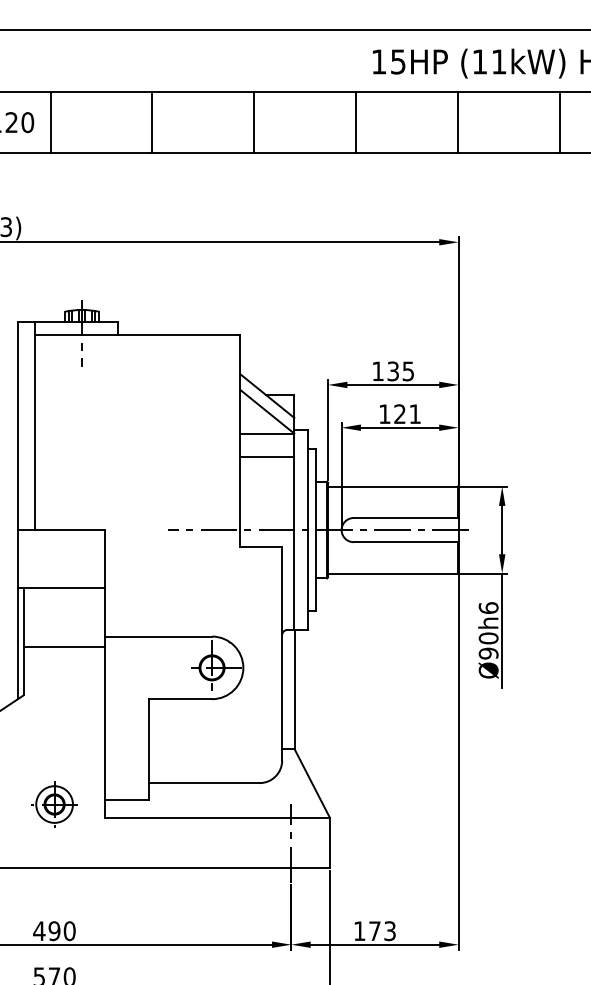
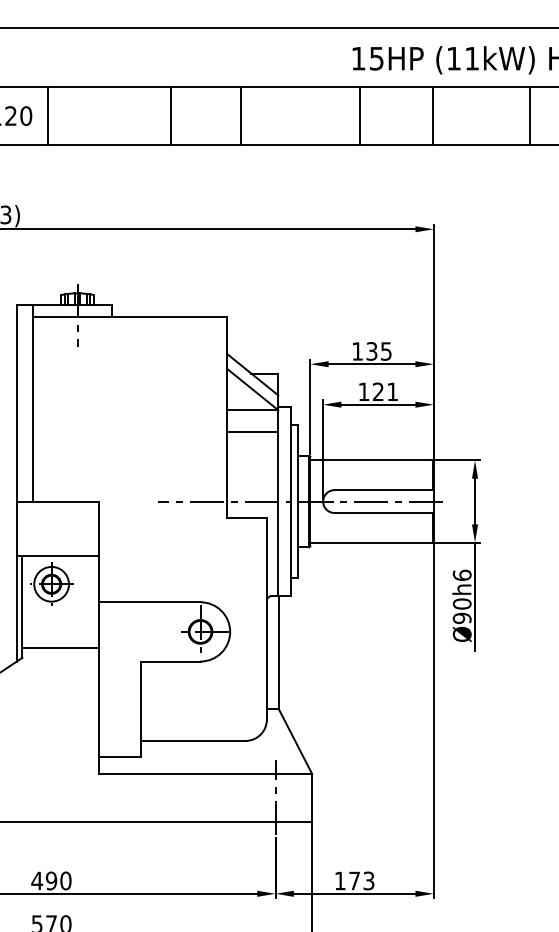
line: (152, 122) -> (170, 115), moved
line: (356, 122) -> (359, 115), moved
line: (63, 646) -> (60, 647), moved
part: (54, 804) -> (51, 584), moved

